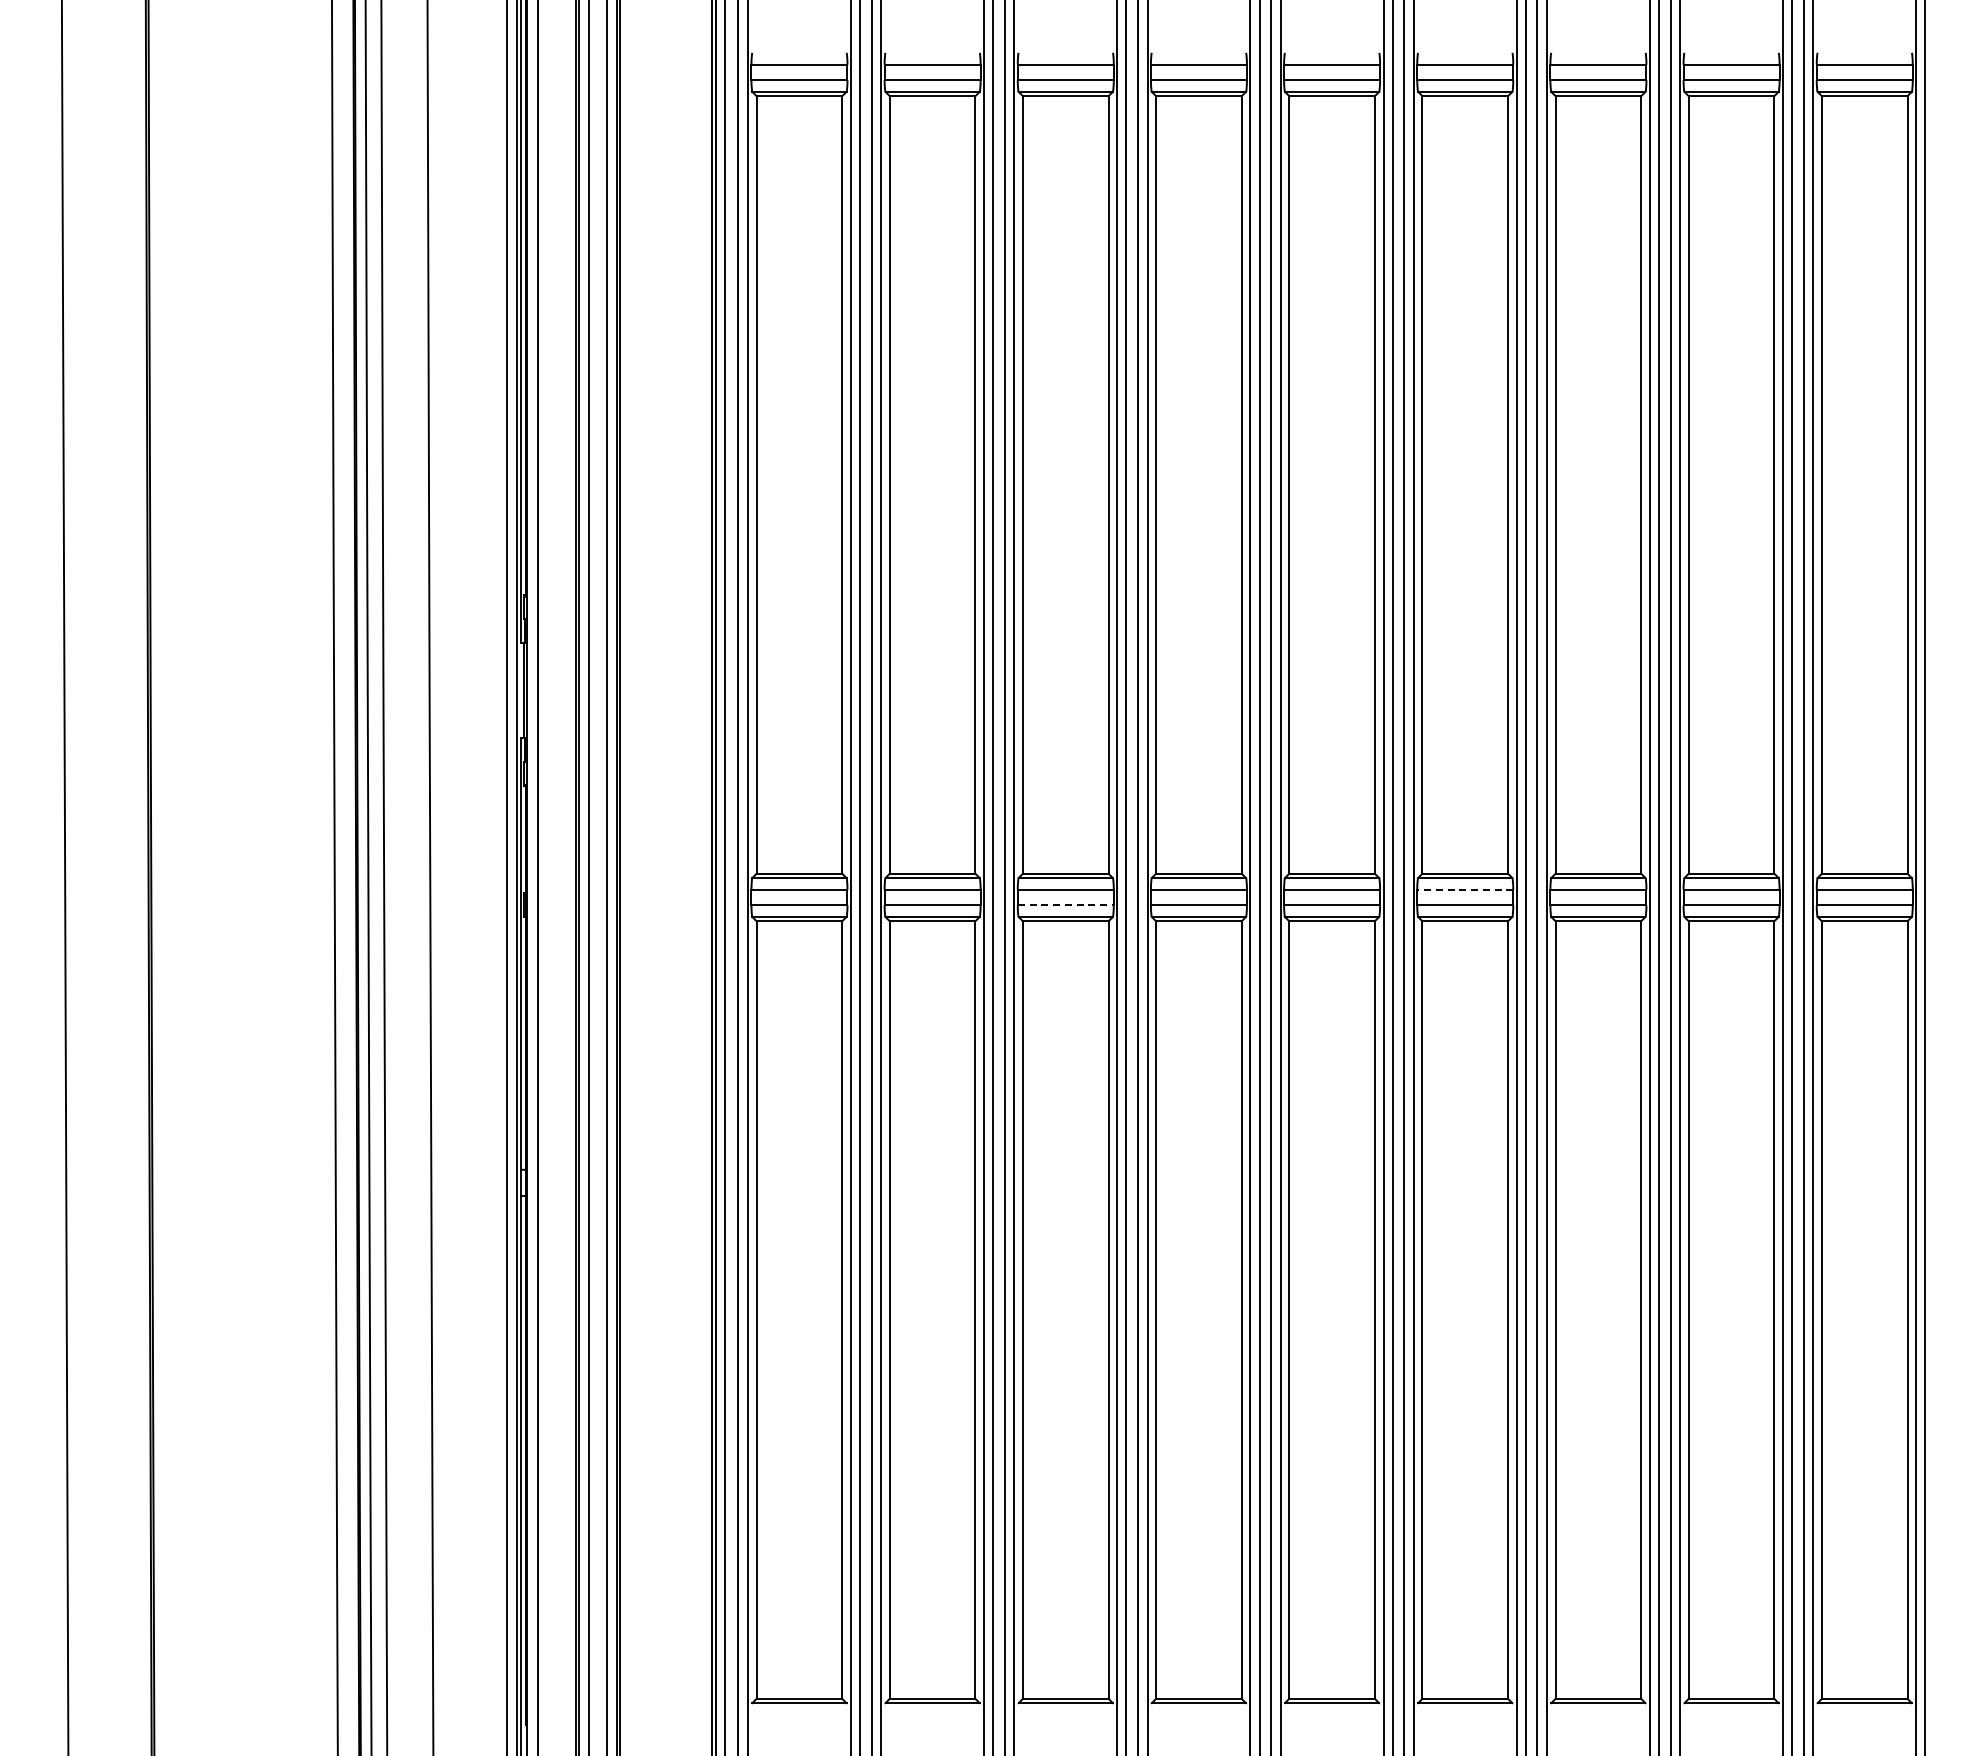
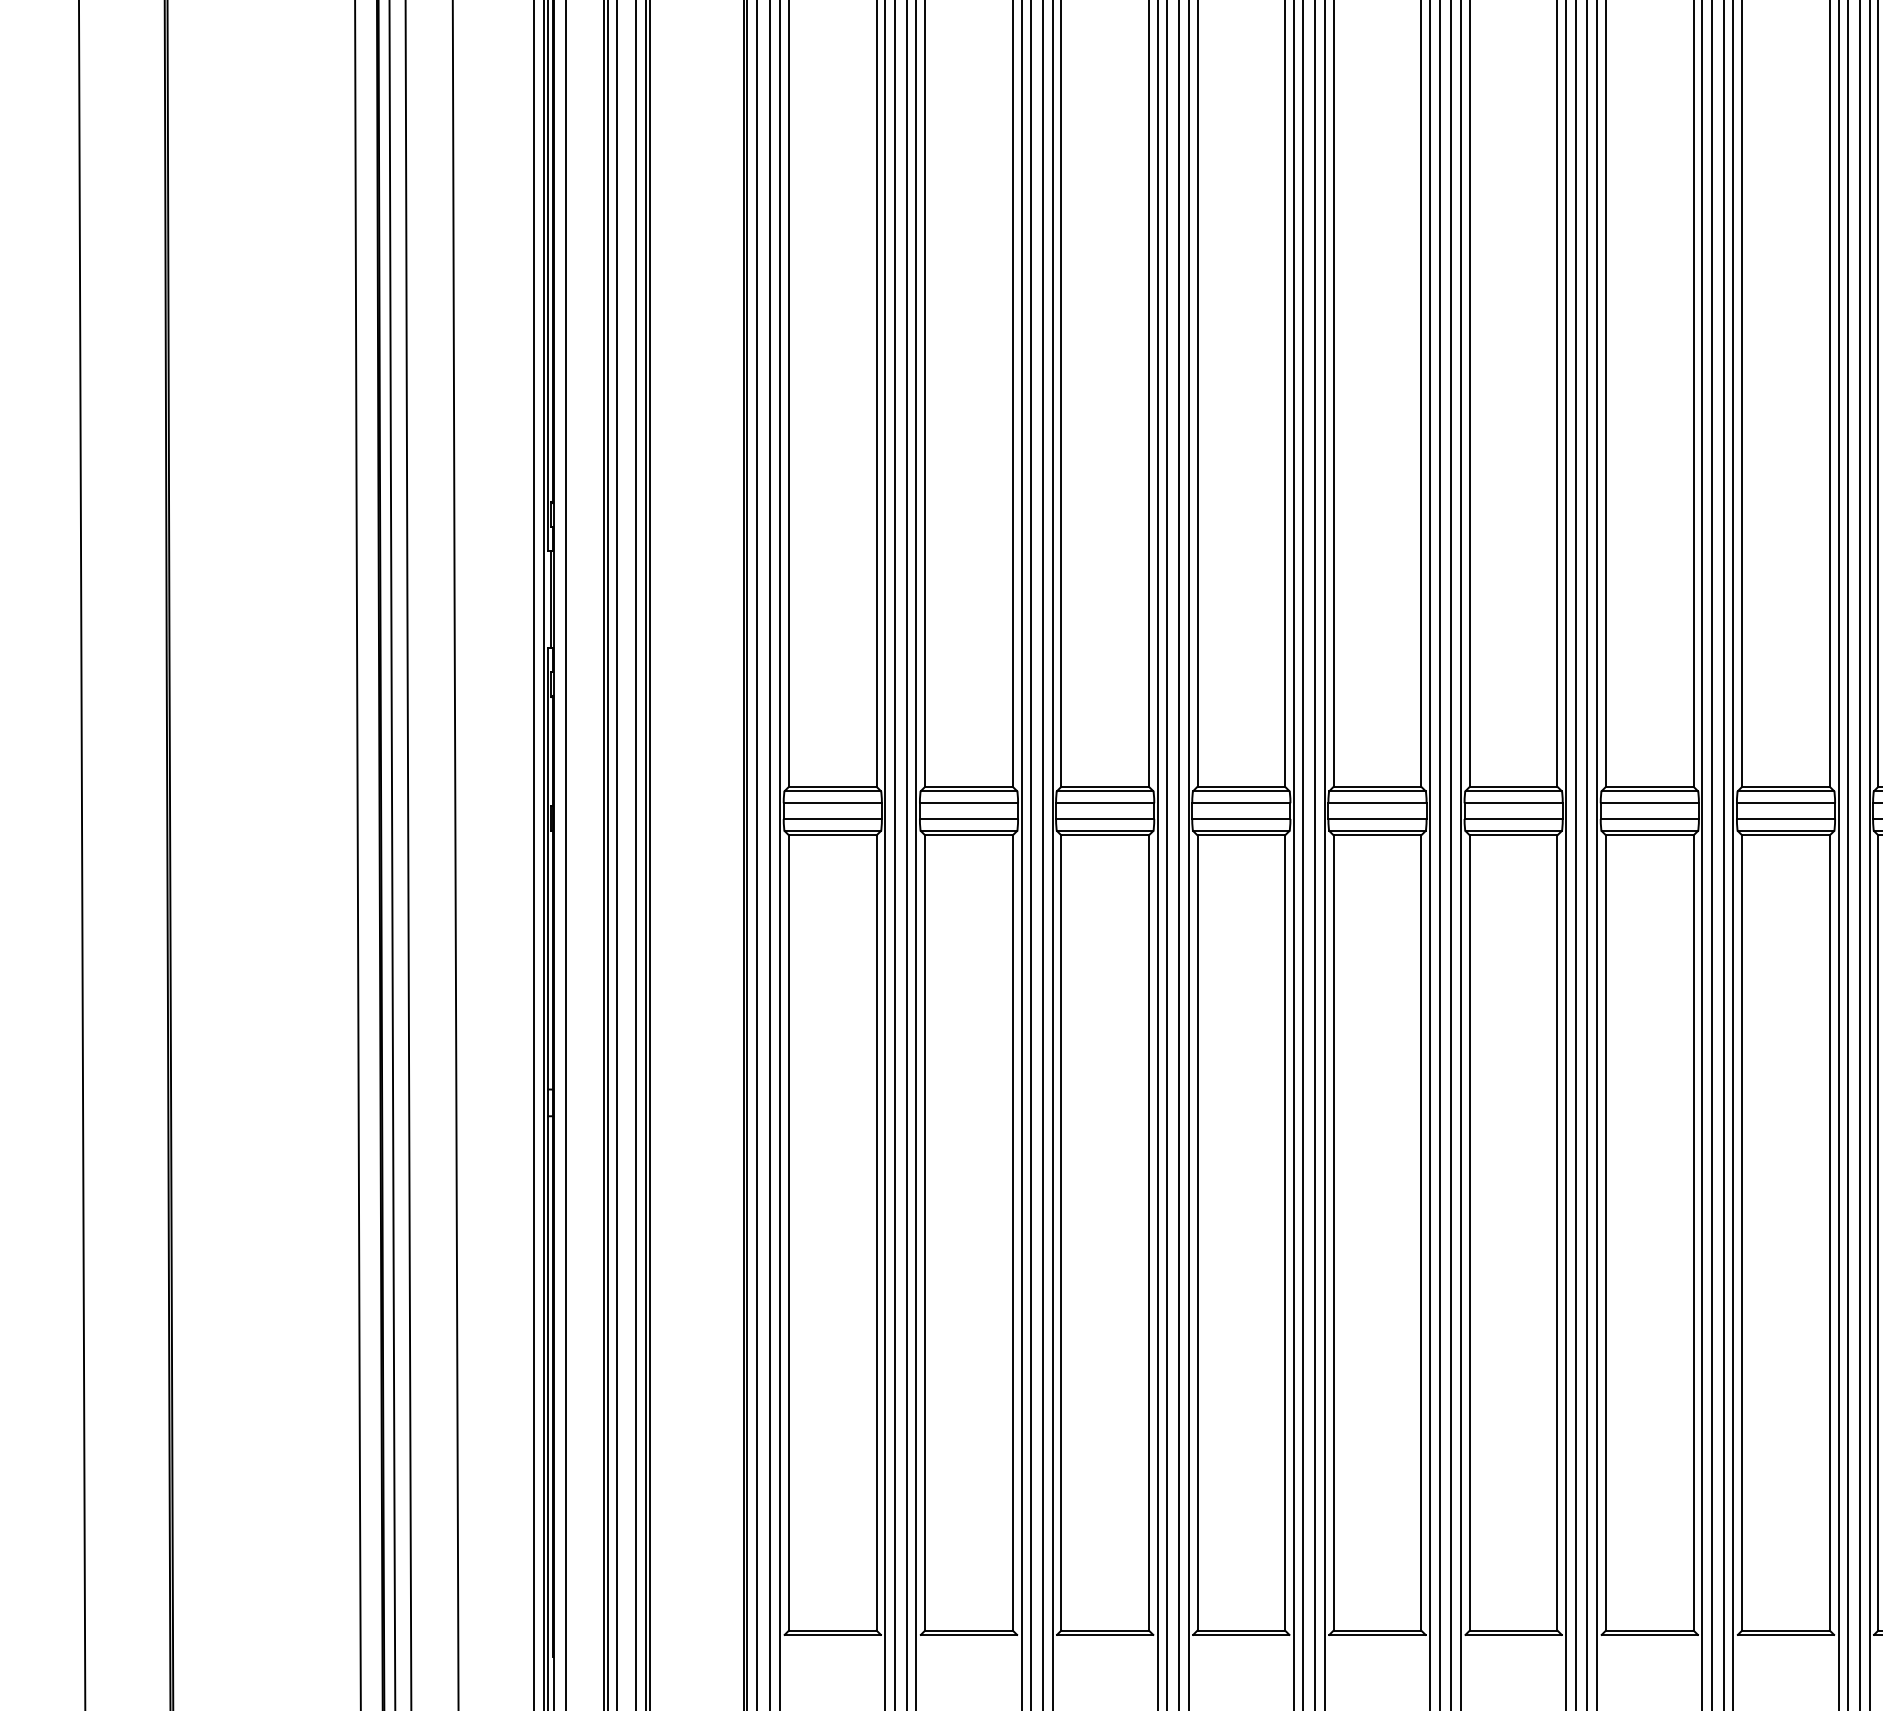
line: (1464, 889) -> (1512, 802), dashed -> solid
line: (1066, 905) -> (1105, 819), dashed -> solid

